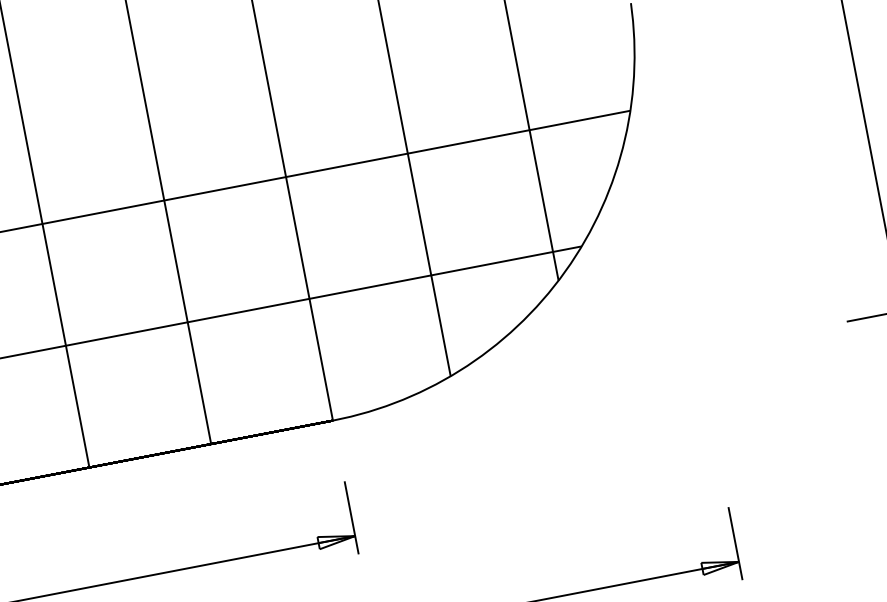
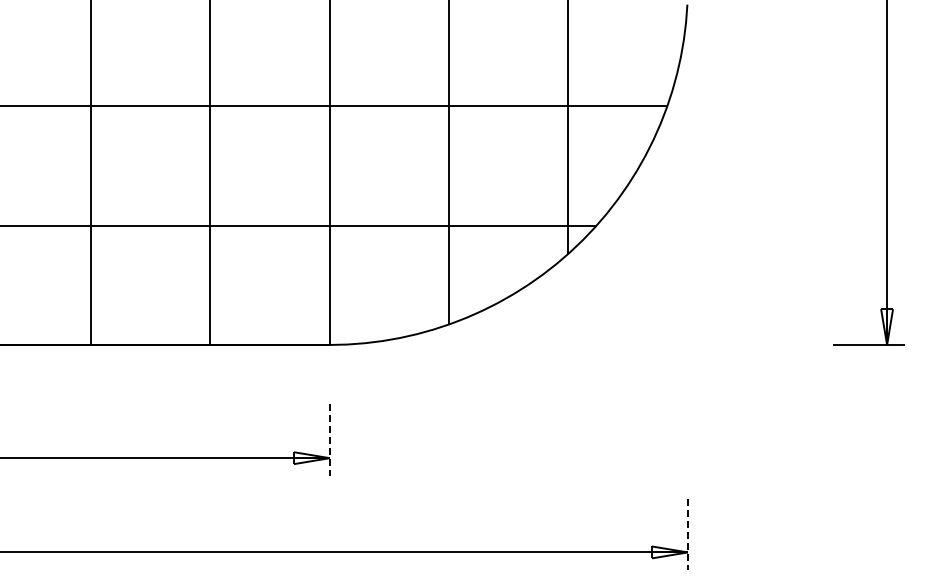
line: (351, 518) -> (329, 440), solid -> dashed
line: (735, 543) -> (687, 534), solid -> dashed

